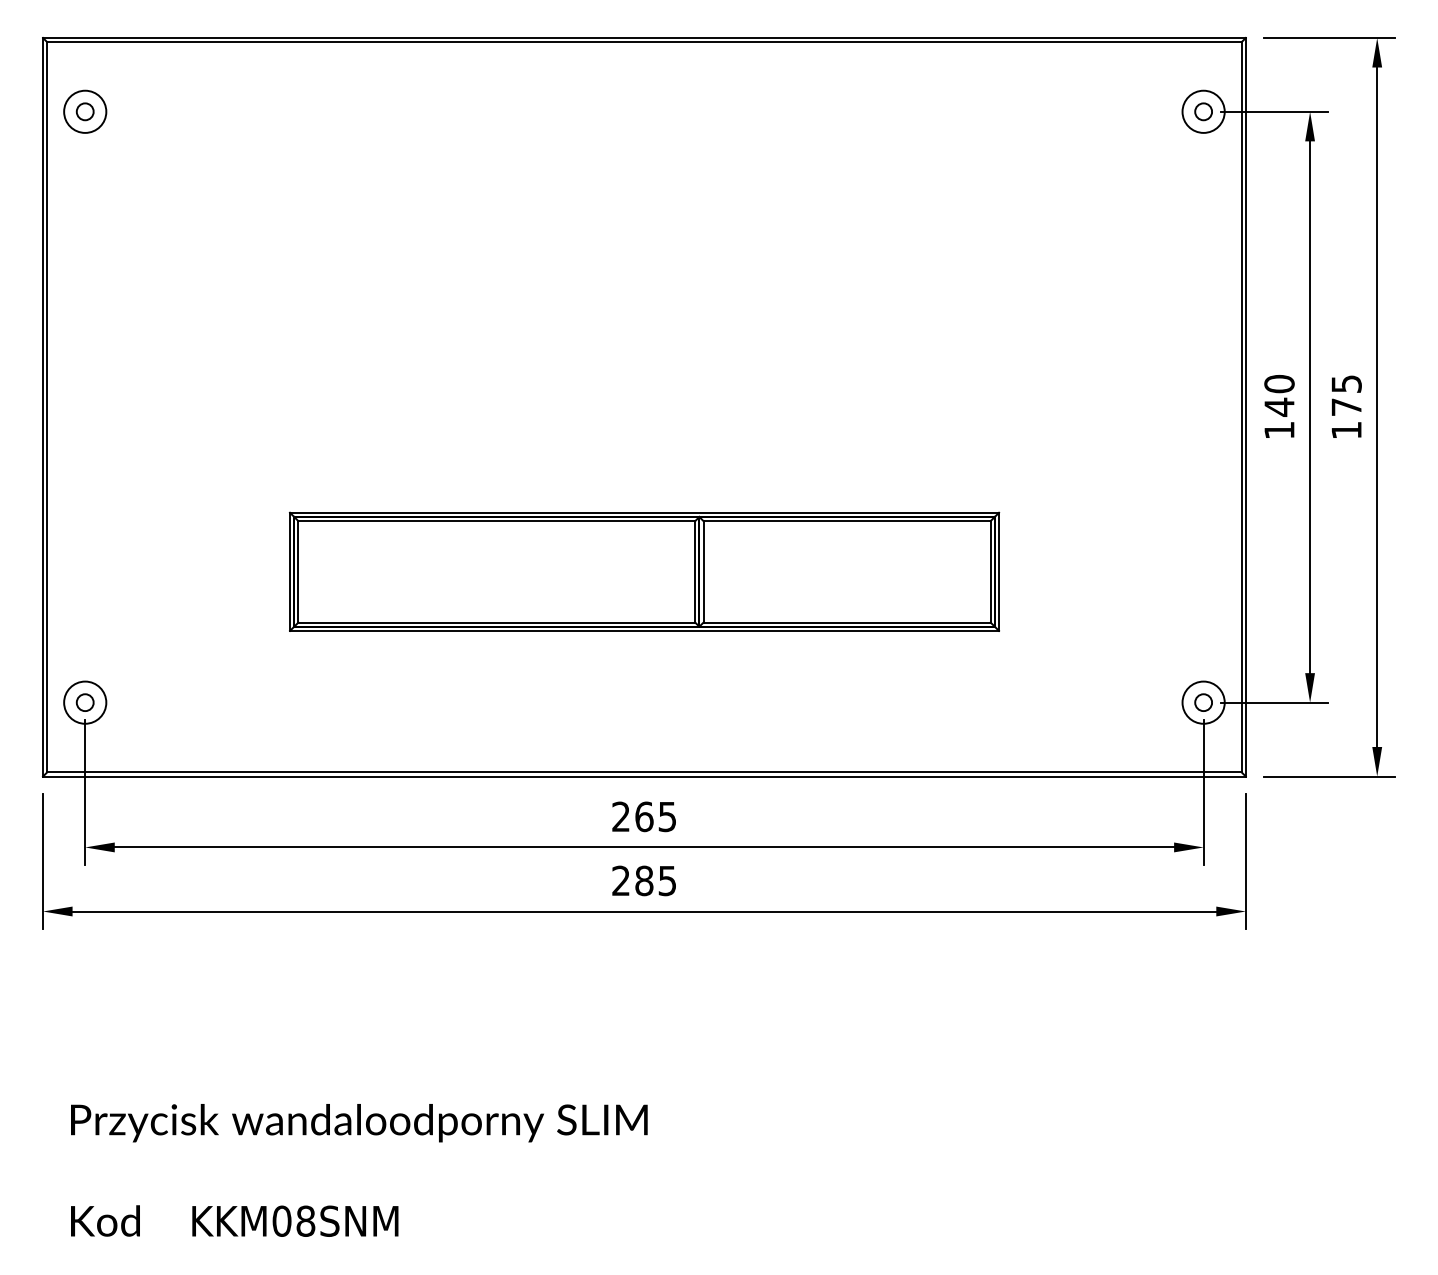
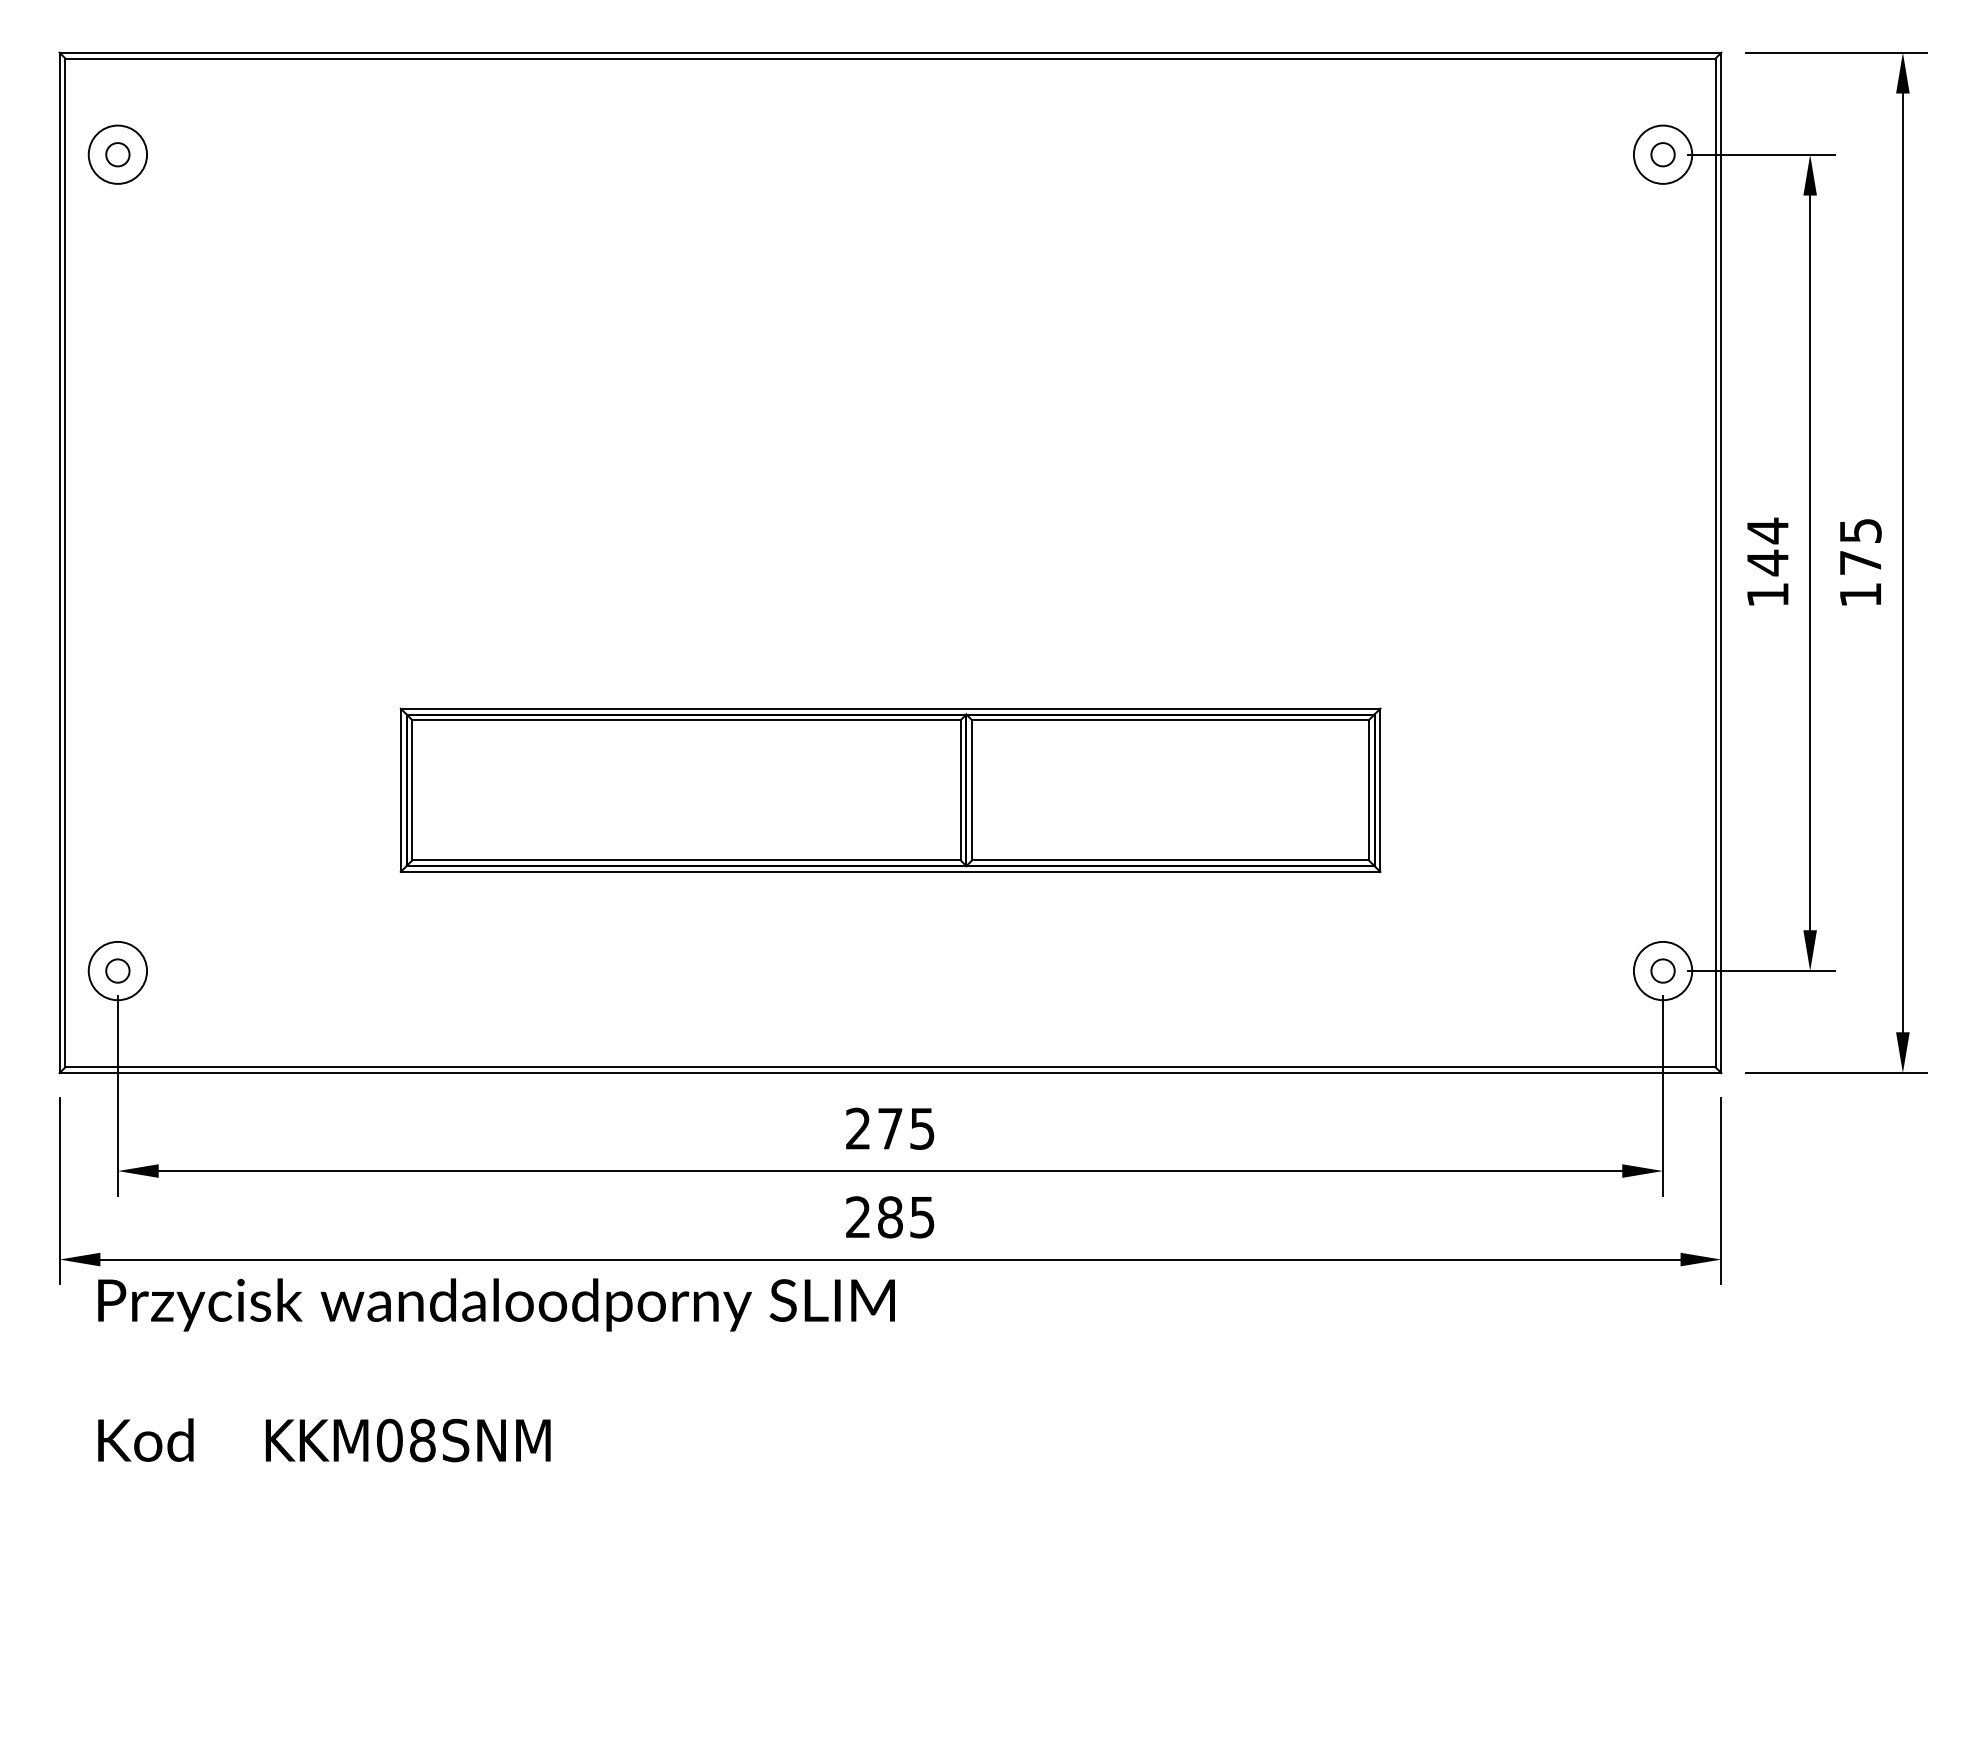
text: (1279, 383) -> (1767, 530), 140 -> 144
text: (644, 816) -> (890, 1128), 265 -> 275
text: (359, 1170) -> (496, 1370), moved

